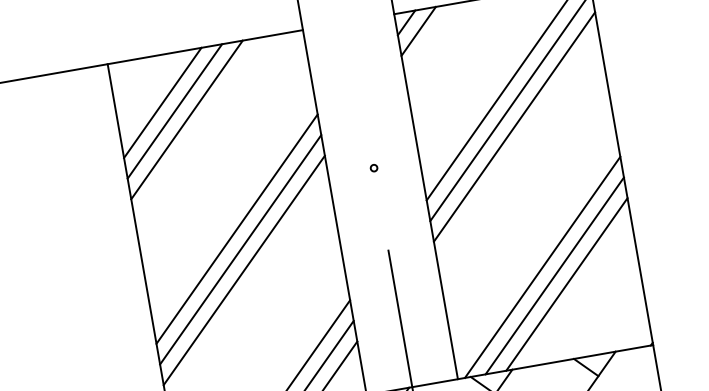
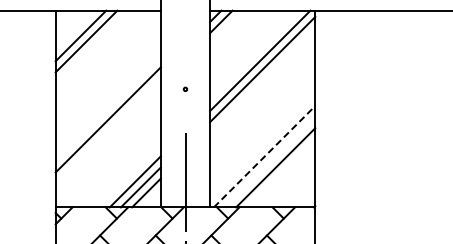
line: (185, 119) -> (91, 46), removed
line: (514, 126) -> (262, 80), removed
line: (235, 228) -> (107, 108), removed
line: (542, 267) -> (264, 156), solid -> dashed
line: (242, 269) -> (107, 130), removed
line: (555, 276) -> (270, 162), removed

